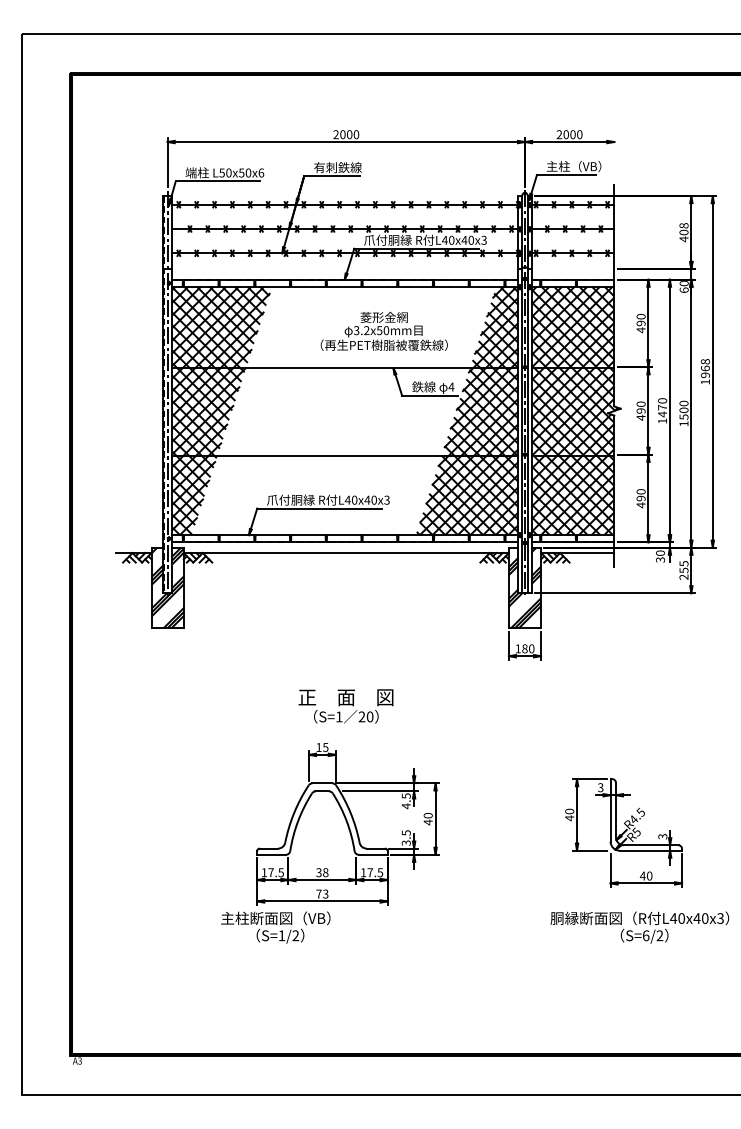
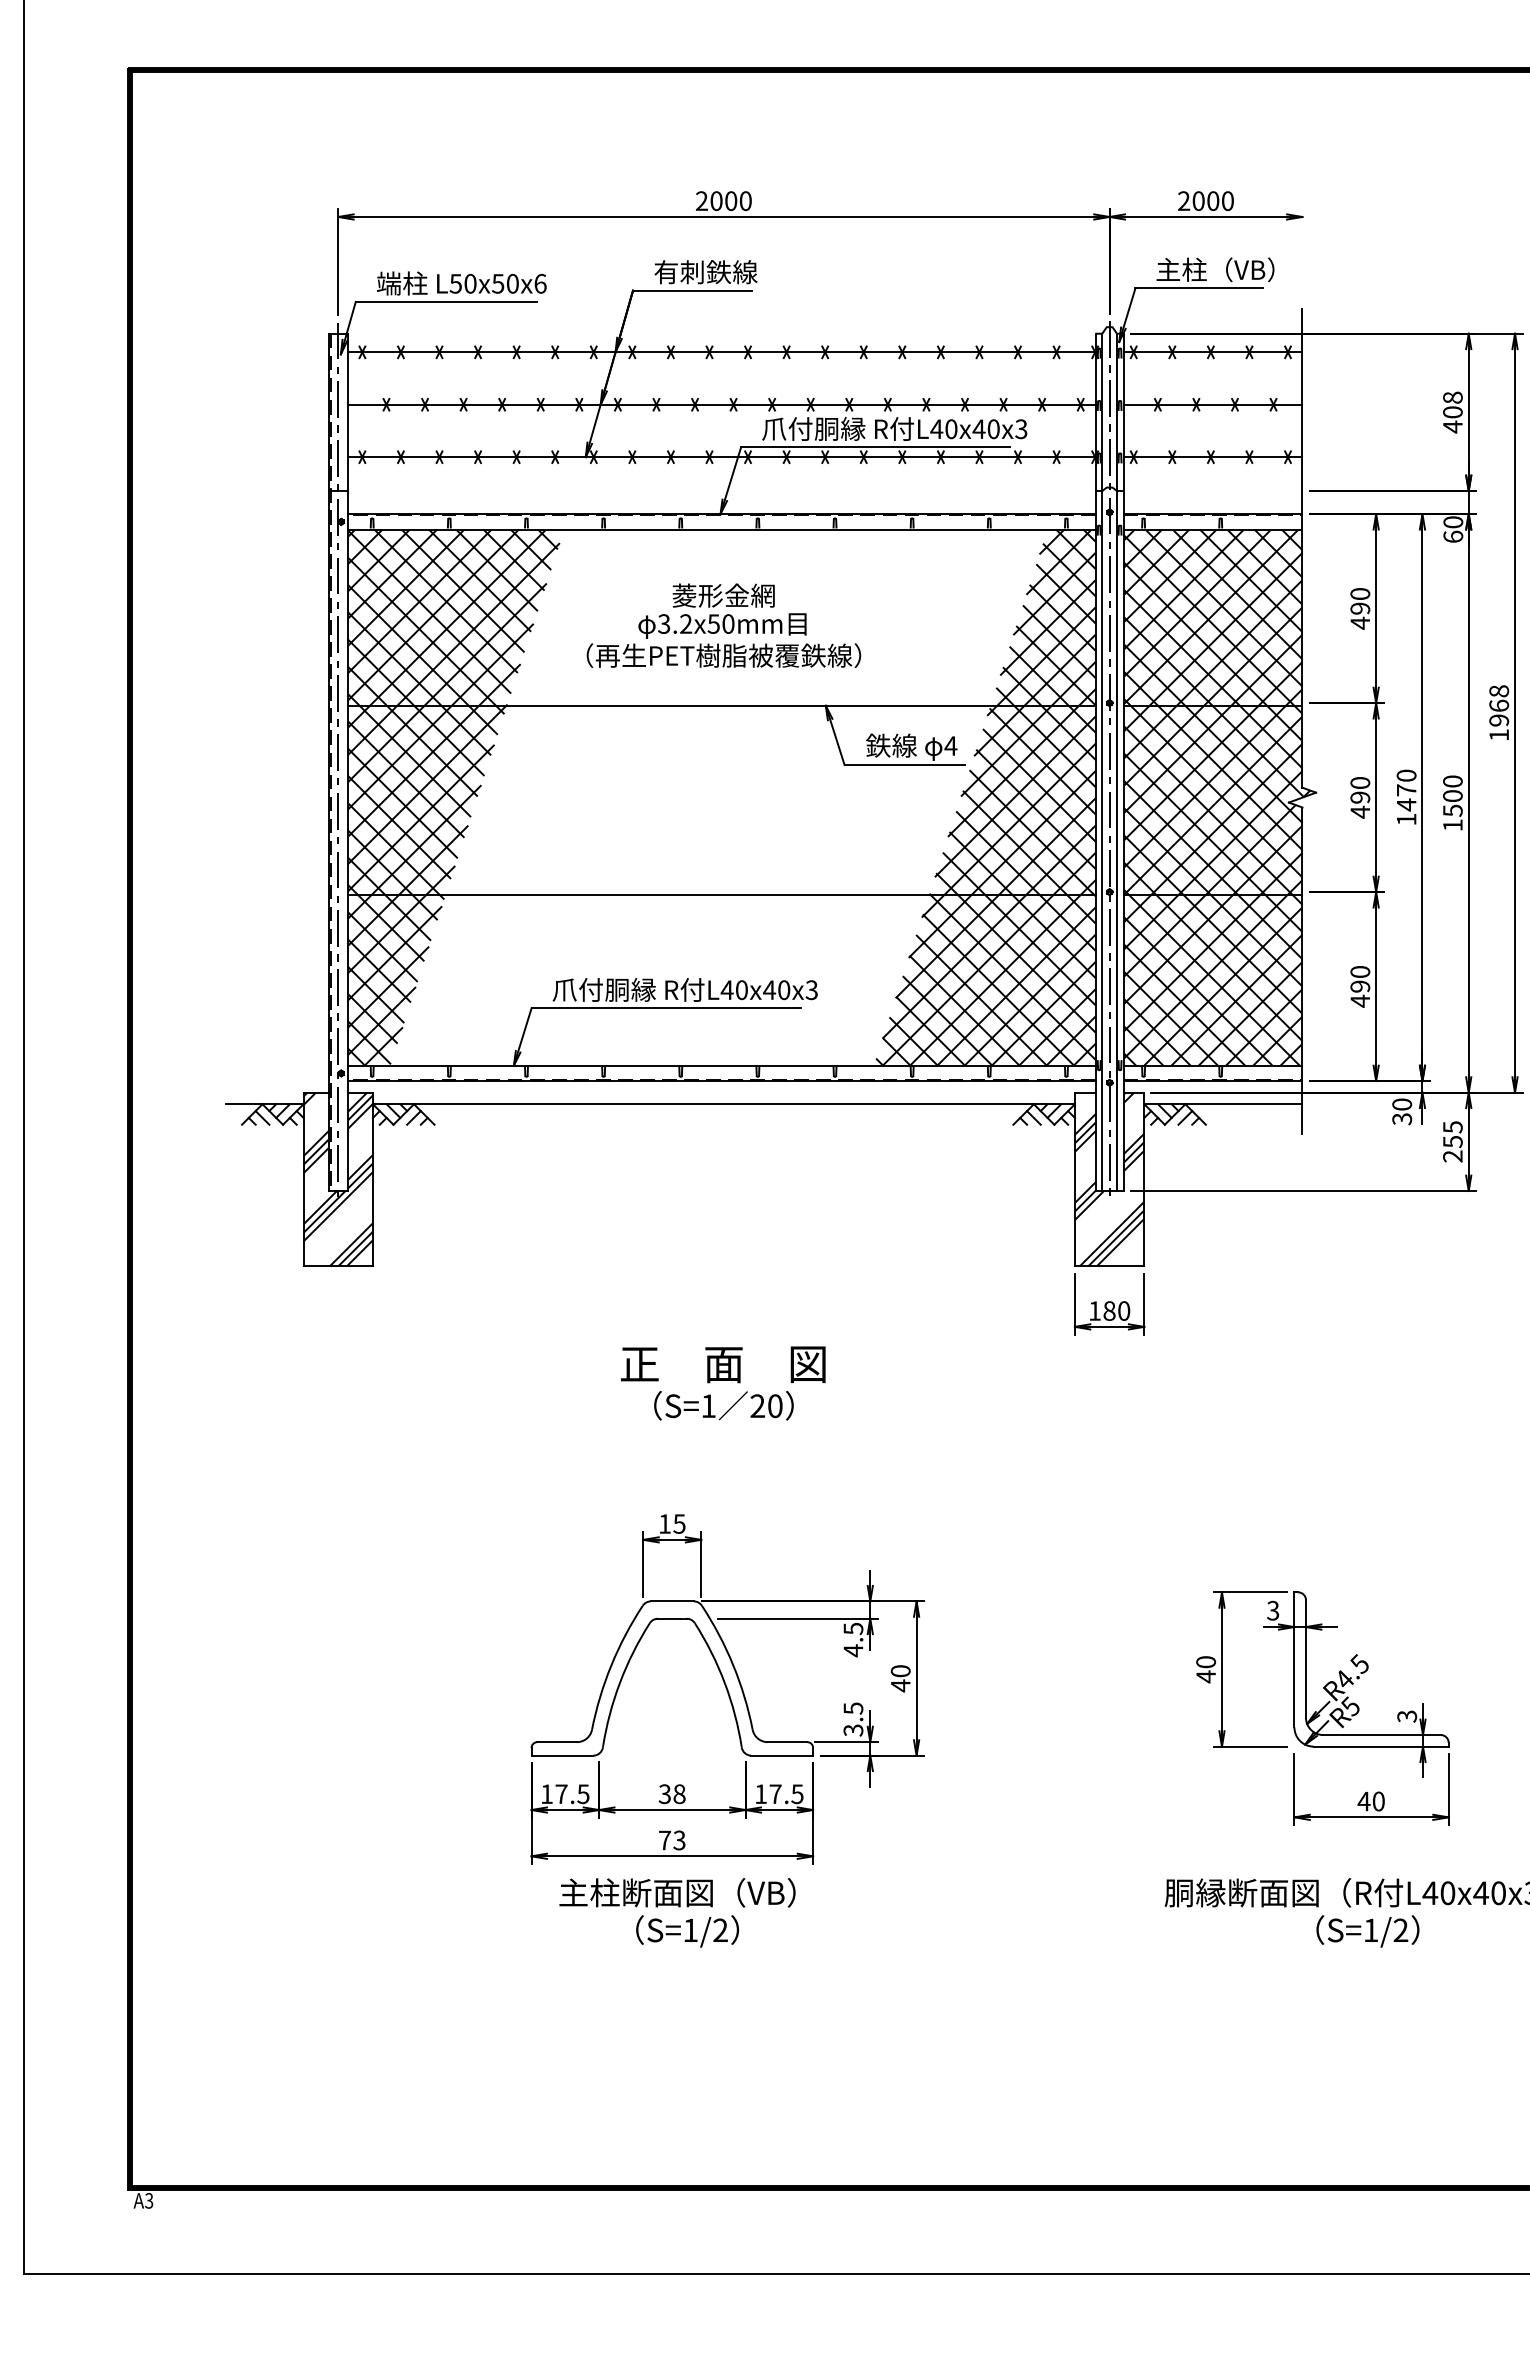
text: (383, 330) -> (722, 623), moved
text: (345, 706) -> (722, 1383), moved
text: (275, 927) -> (676, 1912), moved
text: (646, 935) -> (1371, 1929), S=6/2 -> S=1/2

